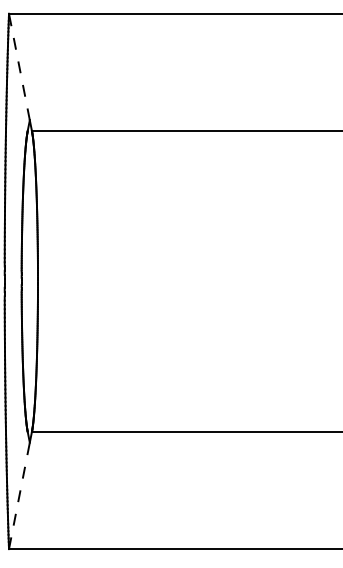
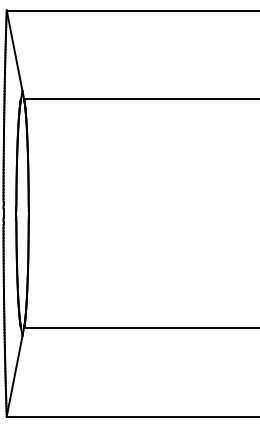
line: (19, 66) -> (14, 50), dashed -> solid
line: (19, 495) -> (14, 375), dashed -> solid

